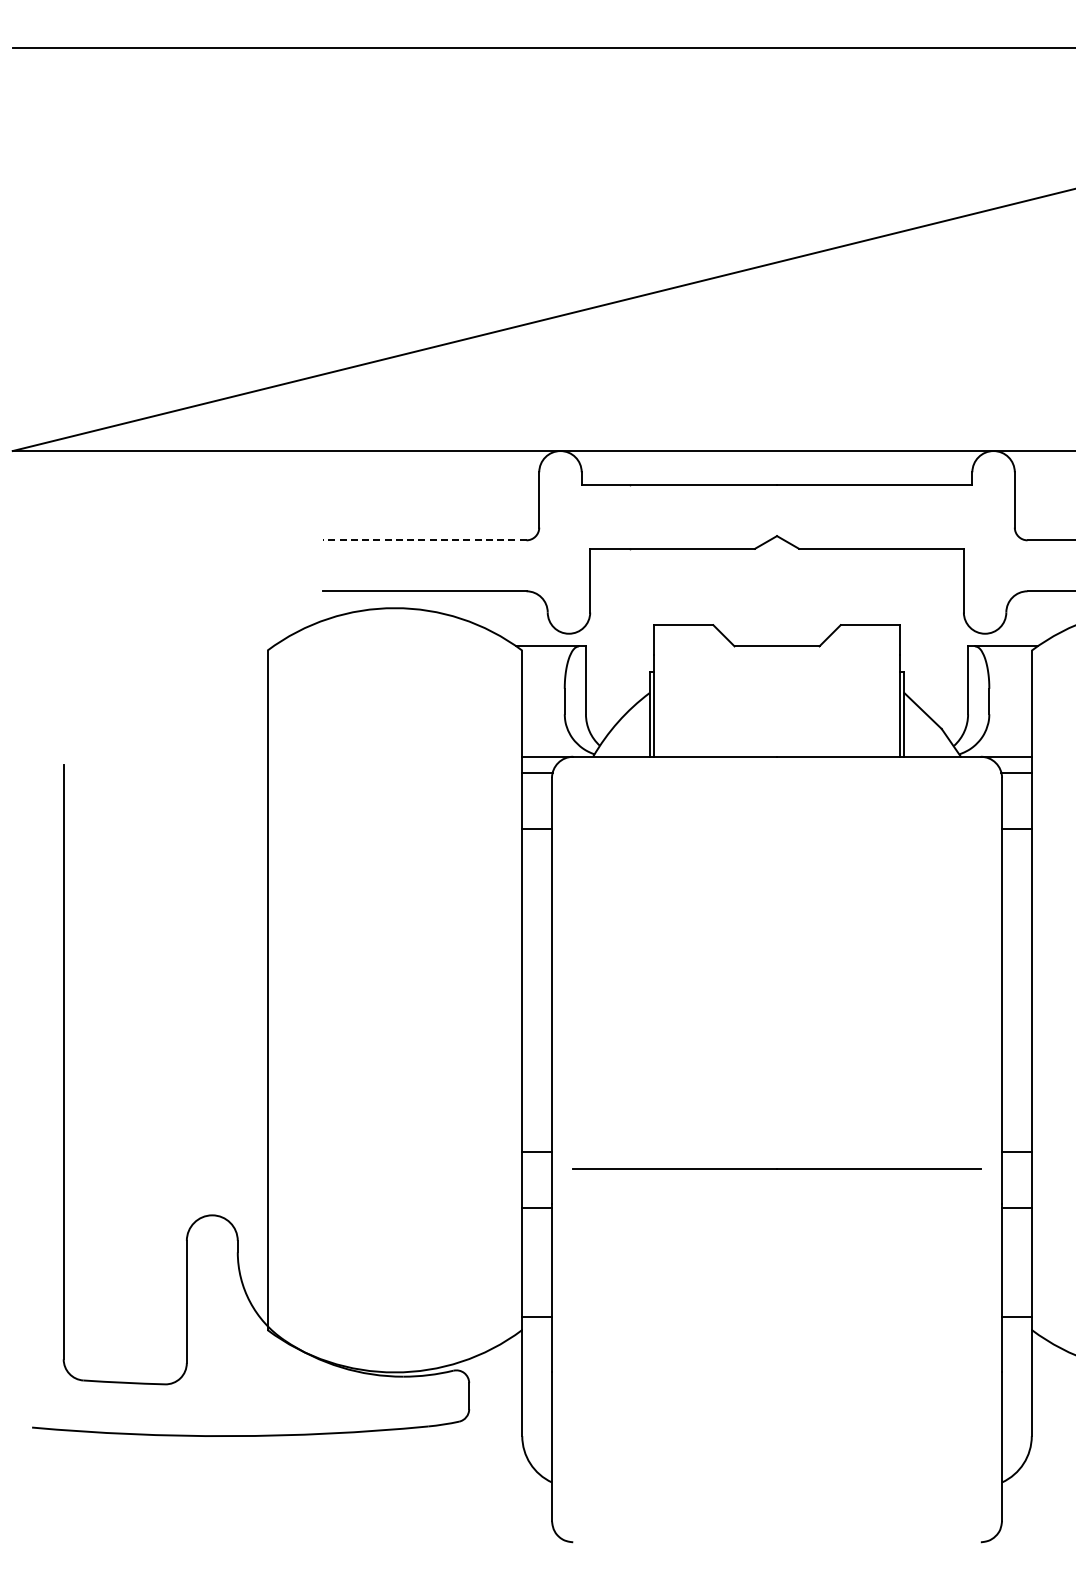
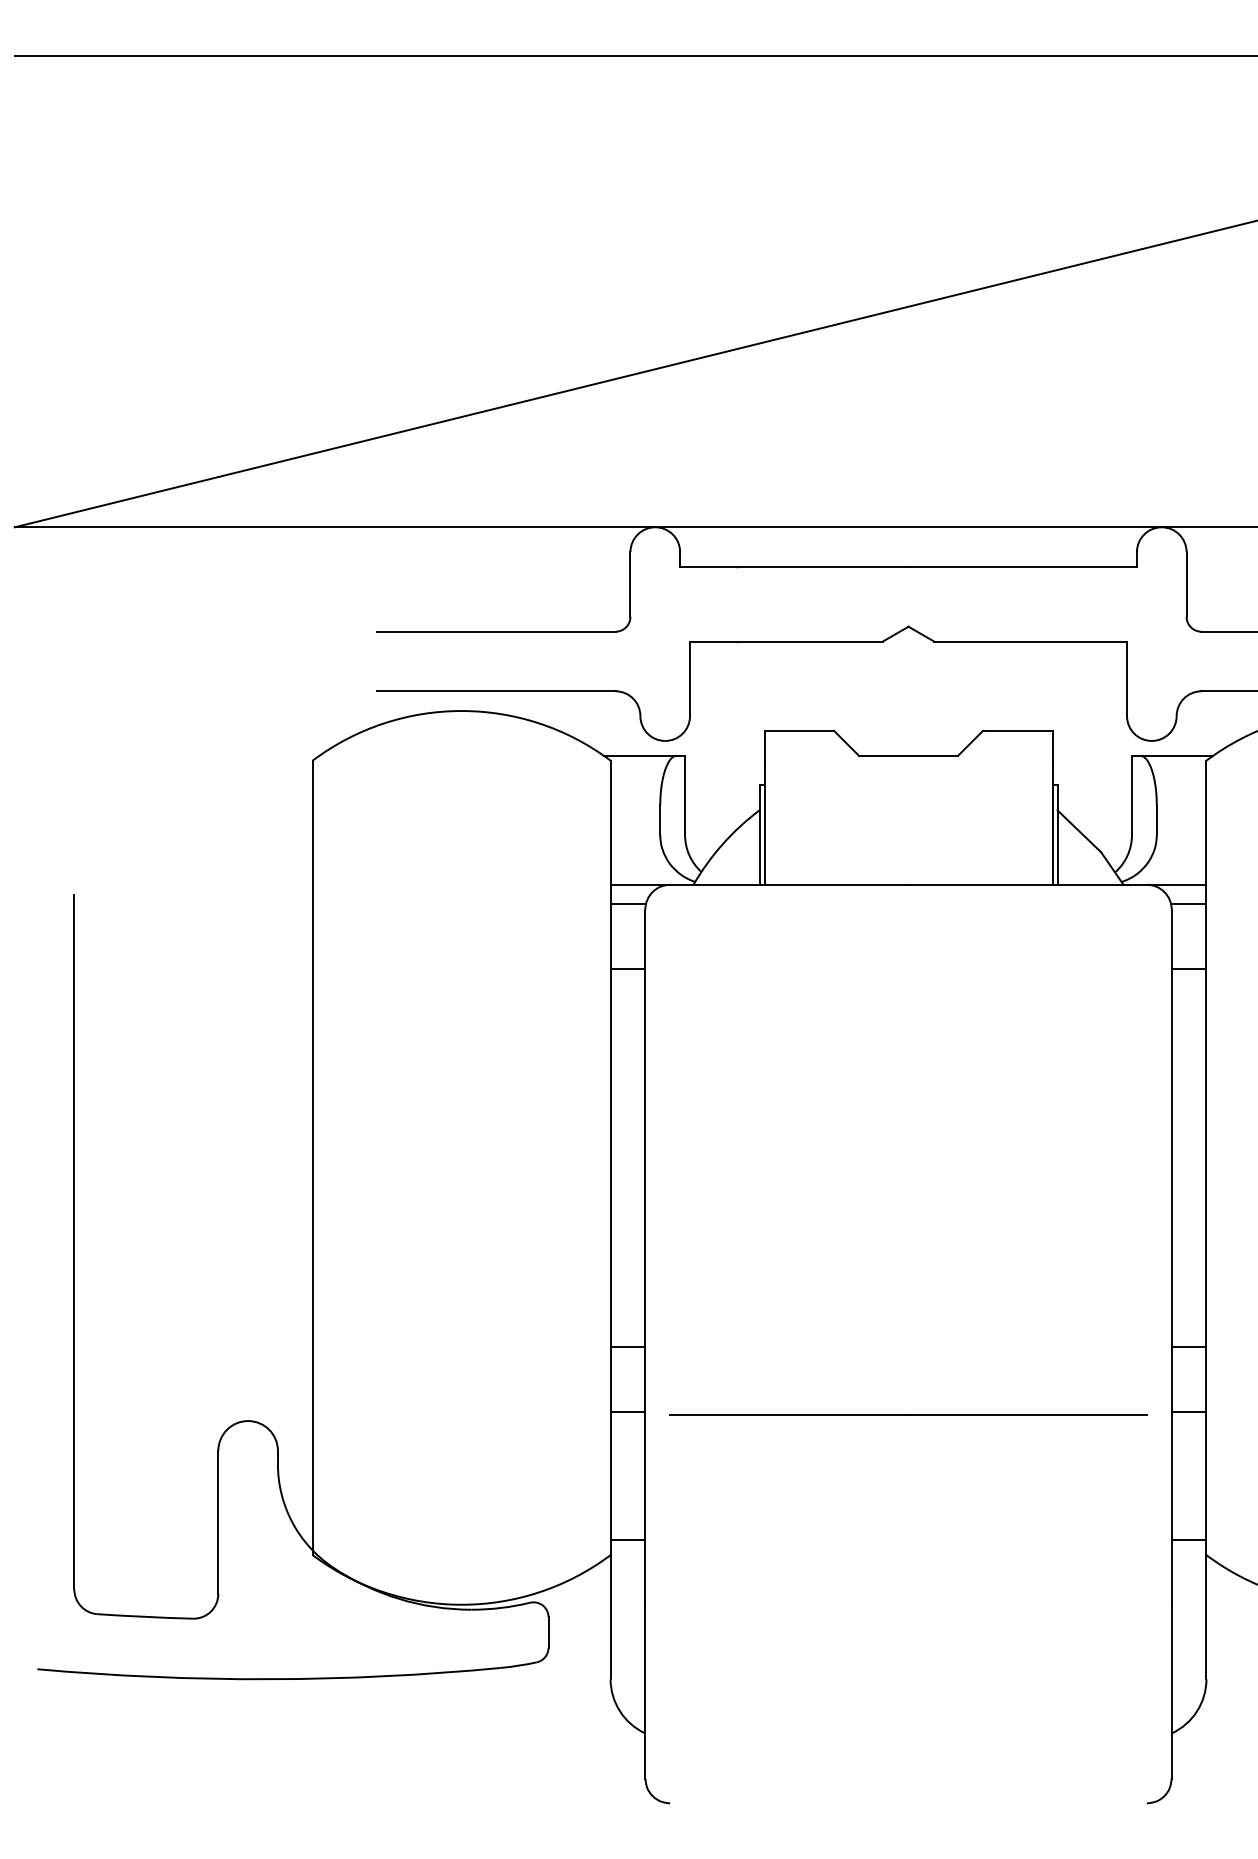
line: (424, 540) -> (496, 631), dashed -> solid
line: (776, 1168) -> (907, 1414), moved

